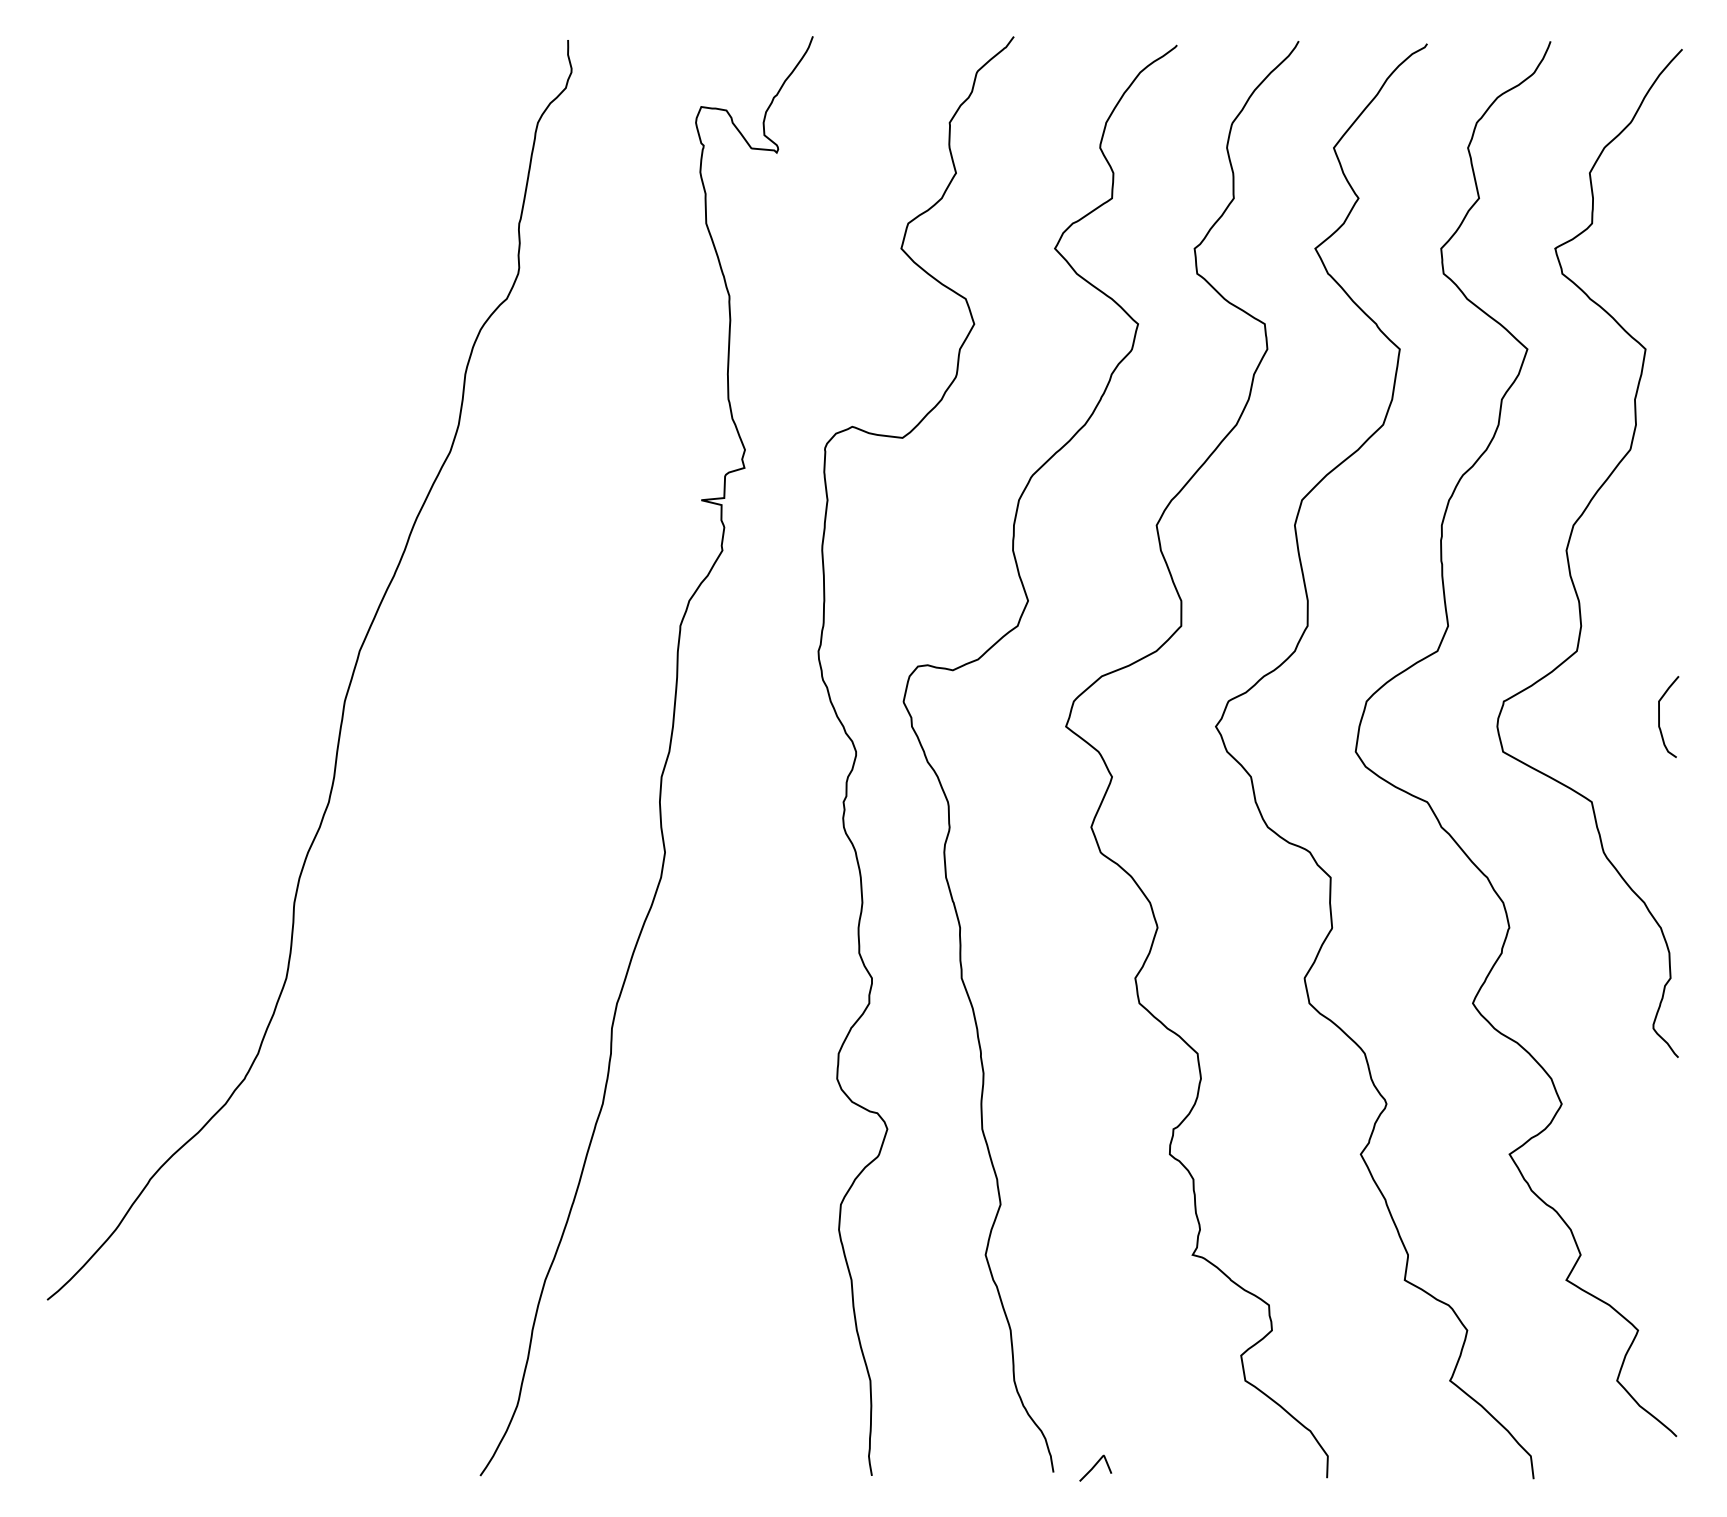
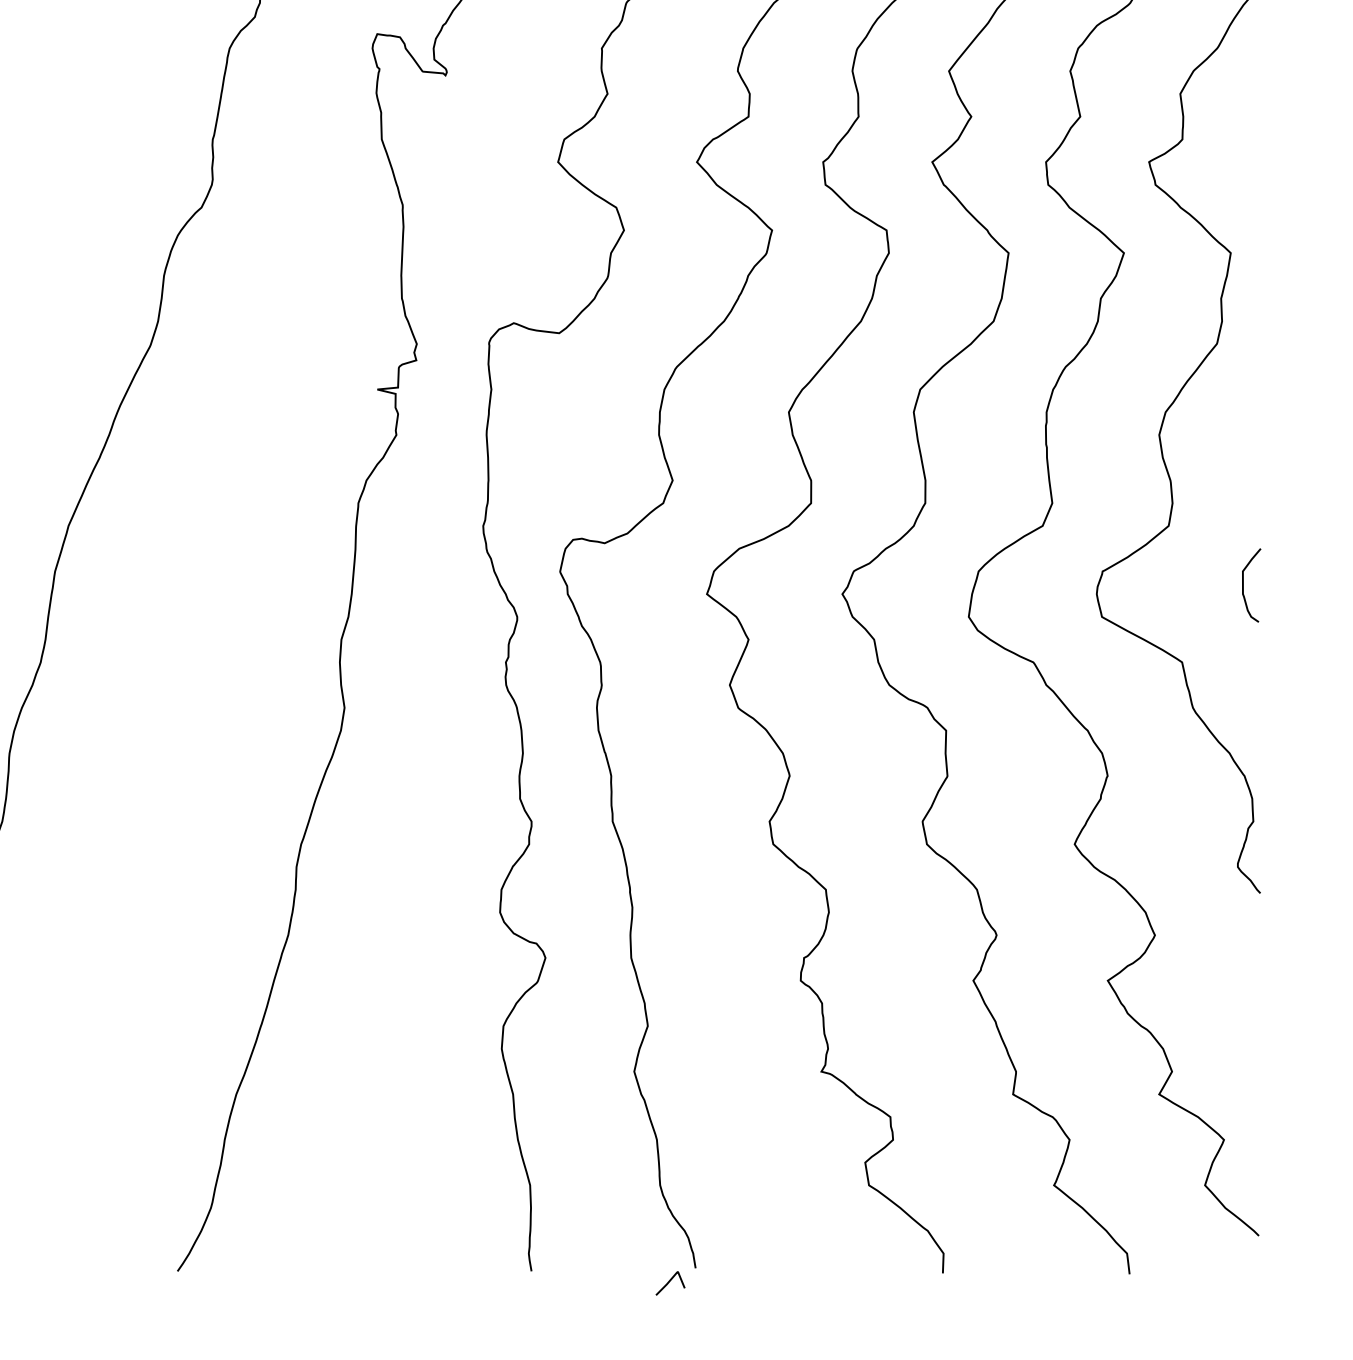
curve: (1095, 1466) -> (670, 1281), moved

